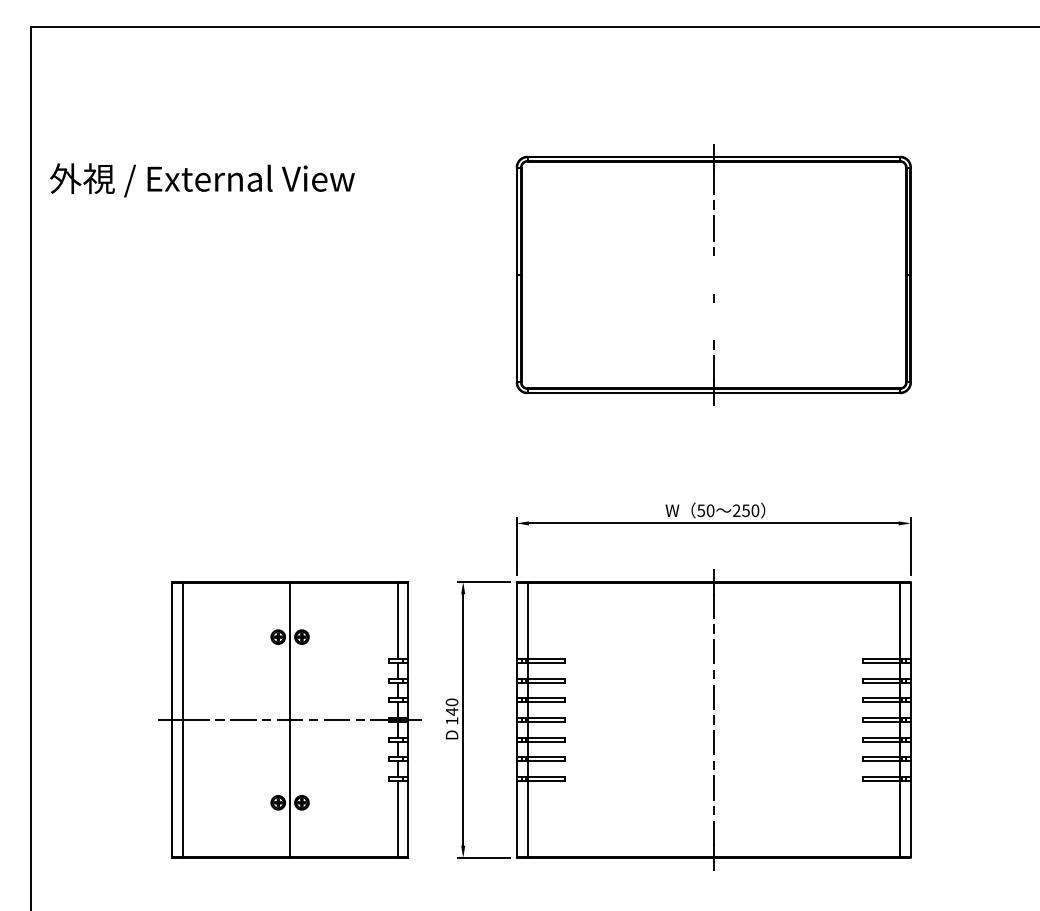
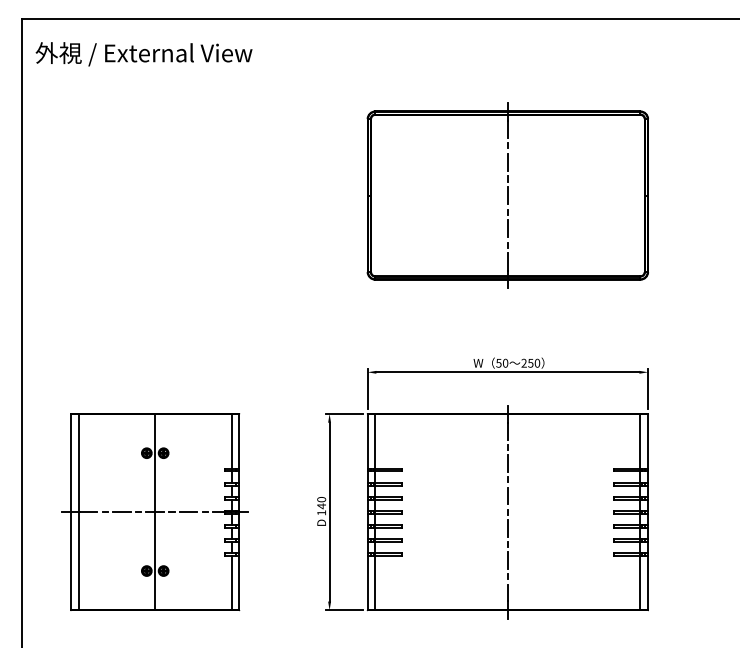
text: (202, 180) -> (144, 54), moved
line: (713, 274) -> (507, 195), added
line: (713, 321) -> (507, 228), added
part: (289, 719) -> (154, 511), moved

